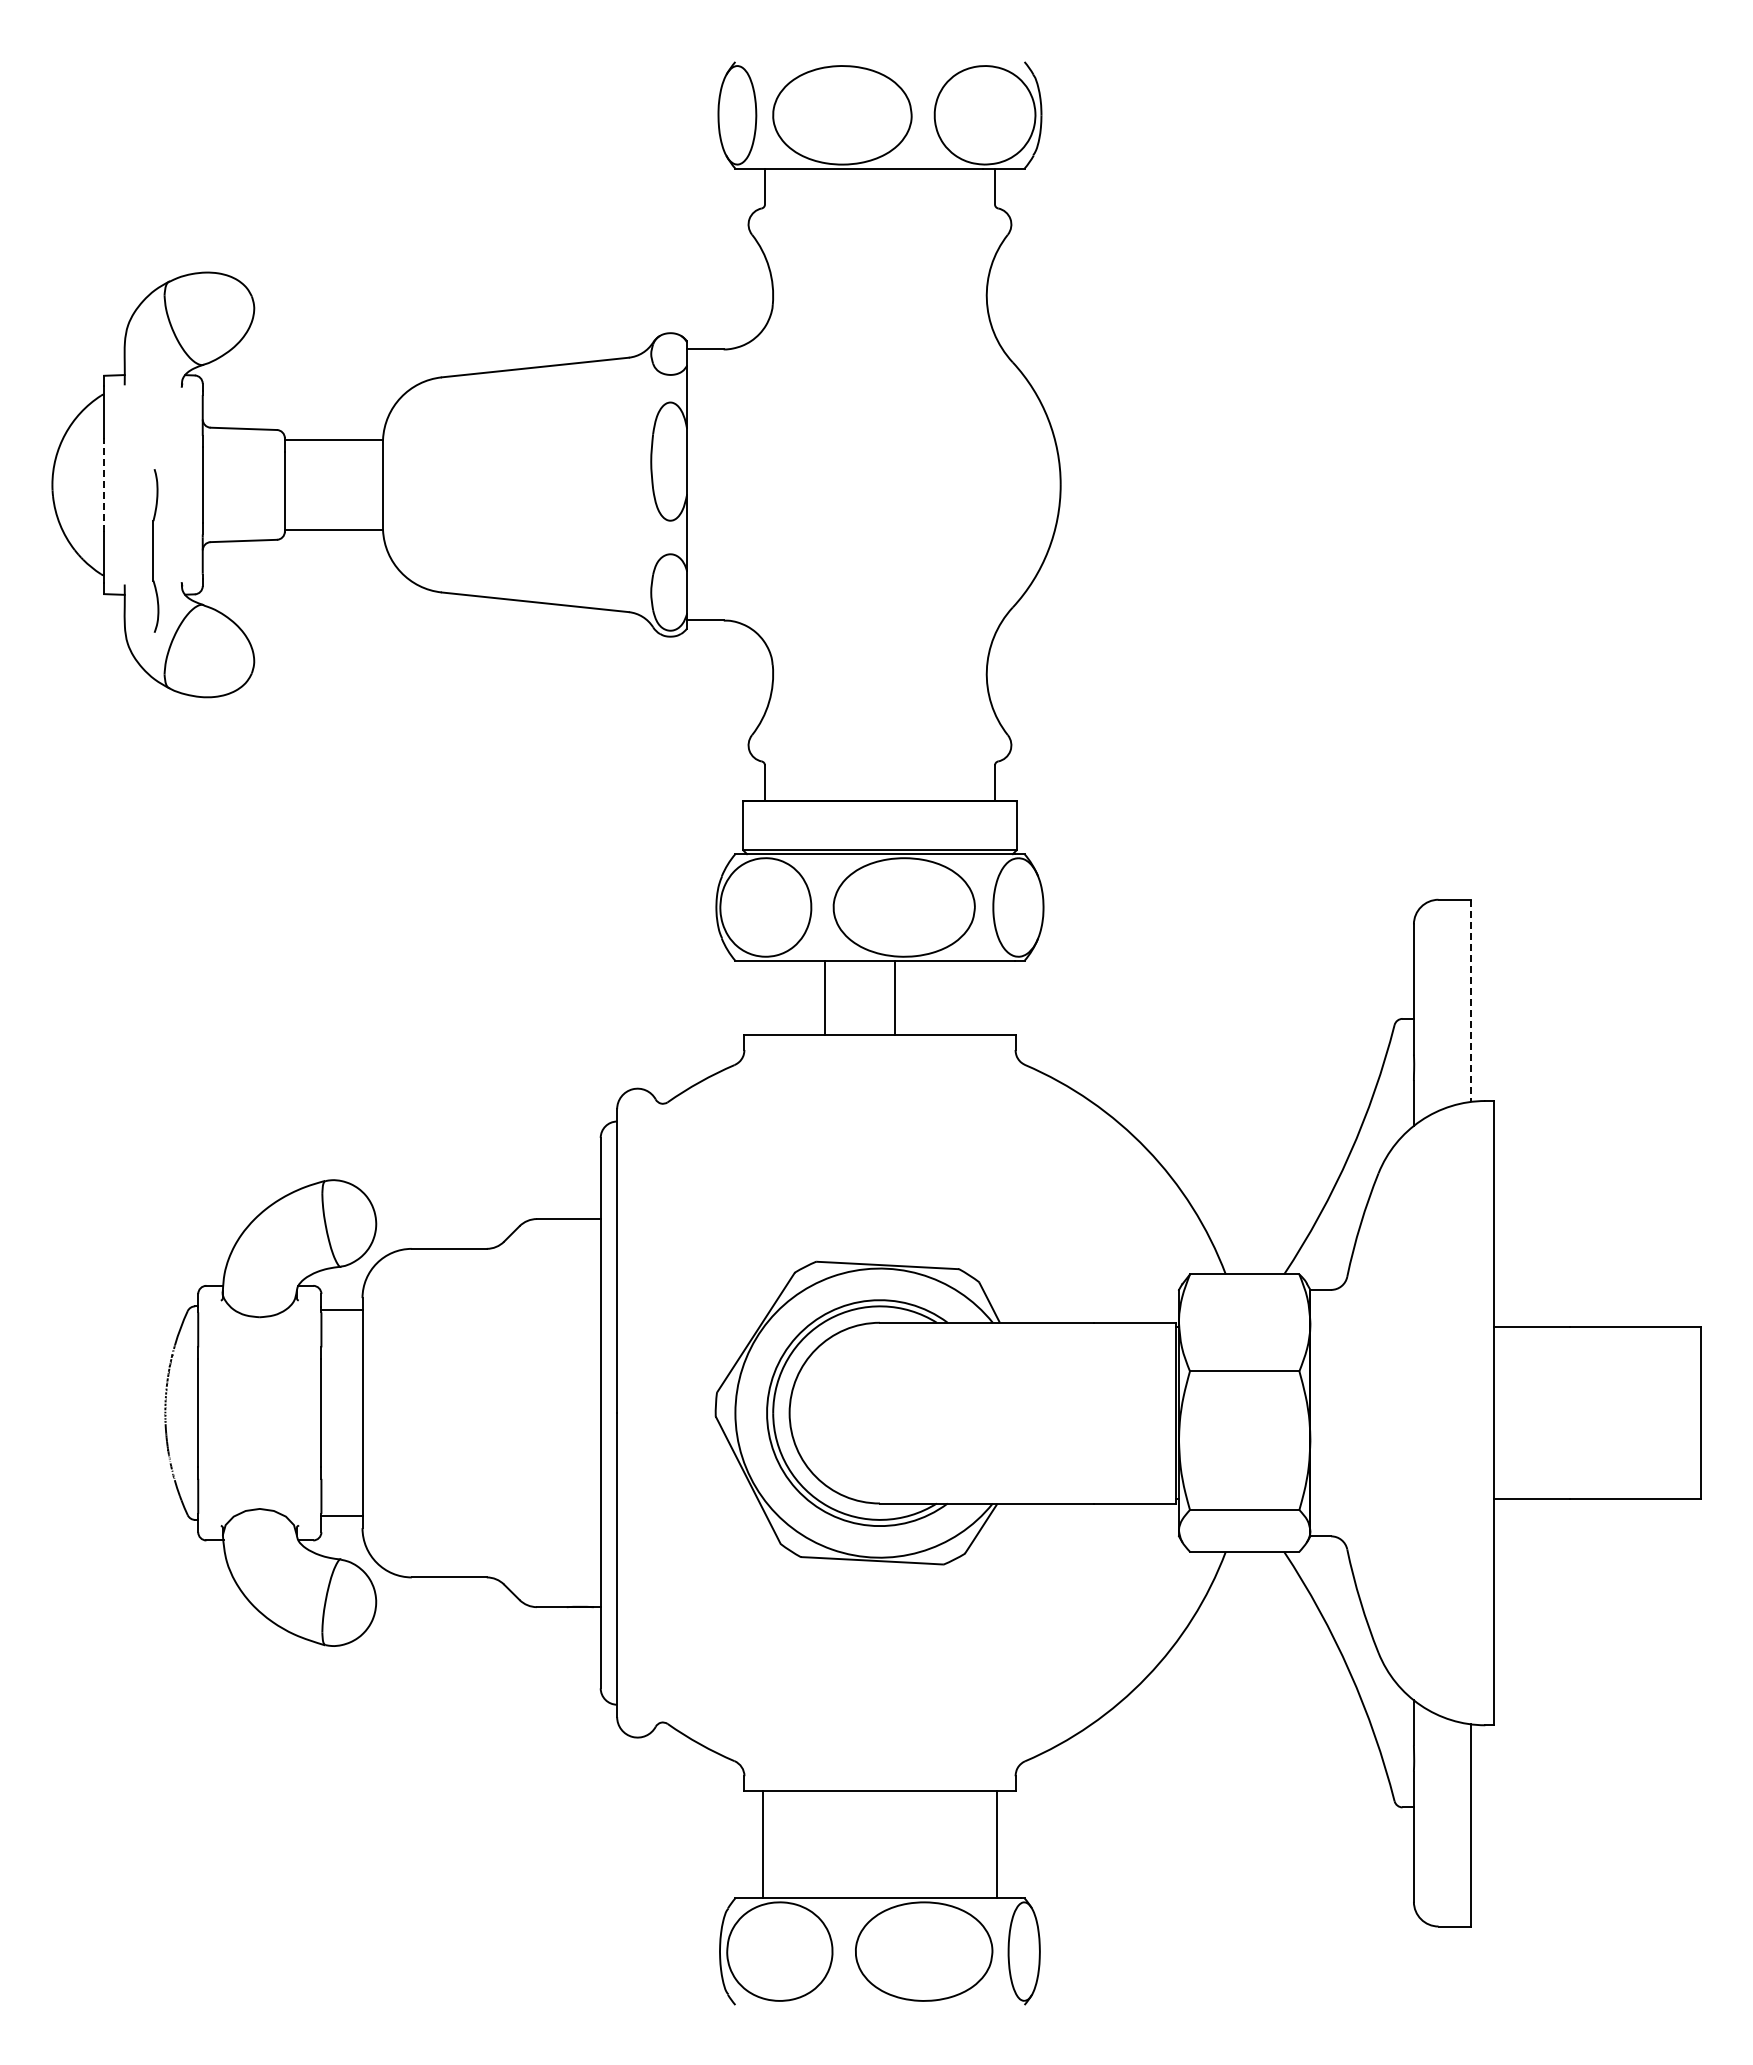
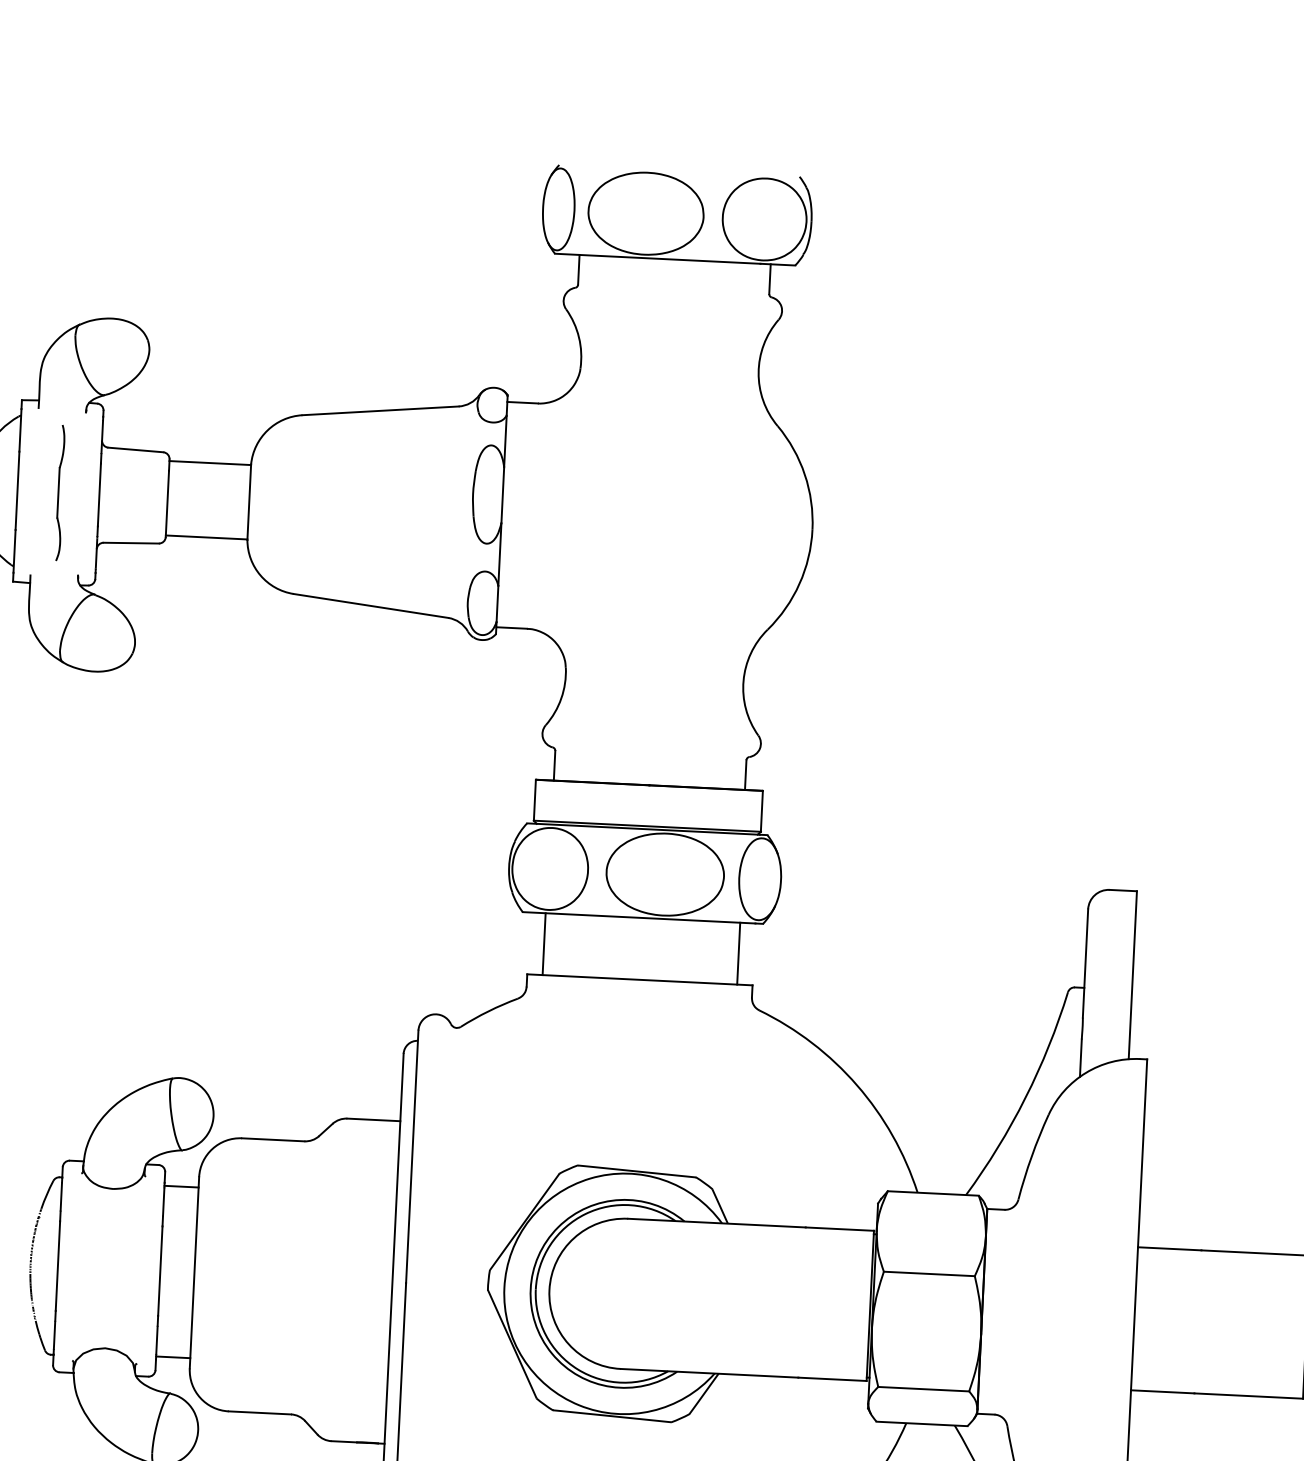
line: (104, 484) -> (17, 490), dashed -> solid
part: (155, 550) -> (60, 492), moved
line: (824, 997) -> (543, 943), moved
line: (895, 997) -> (739, 953), moved
line: (1471, 1001) -> (1132, 975), dashed -> solid

